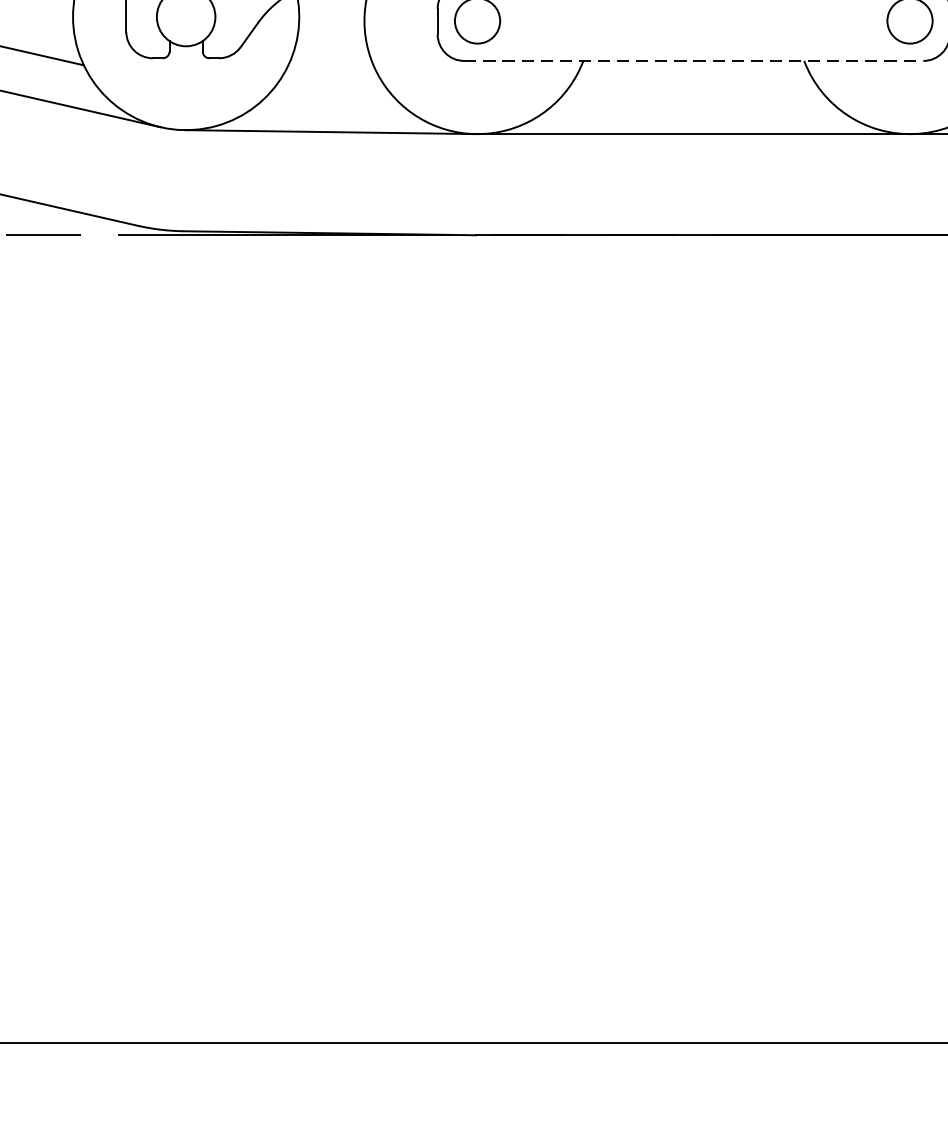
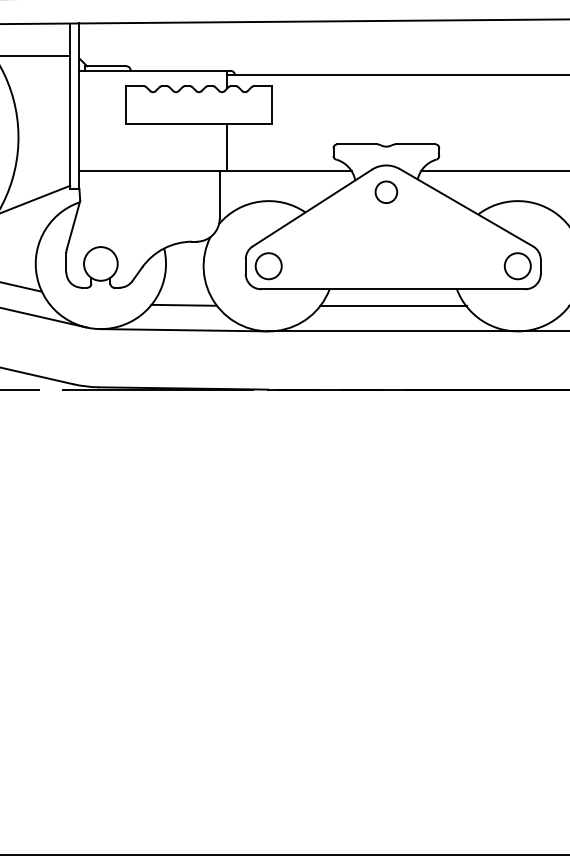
line: (694, 61) -> (393, 289), dashed -> solid
line: (331, 87) -> (184, 304), added
line: (692, 90) -> (392, 306), added

